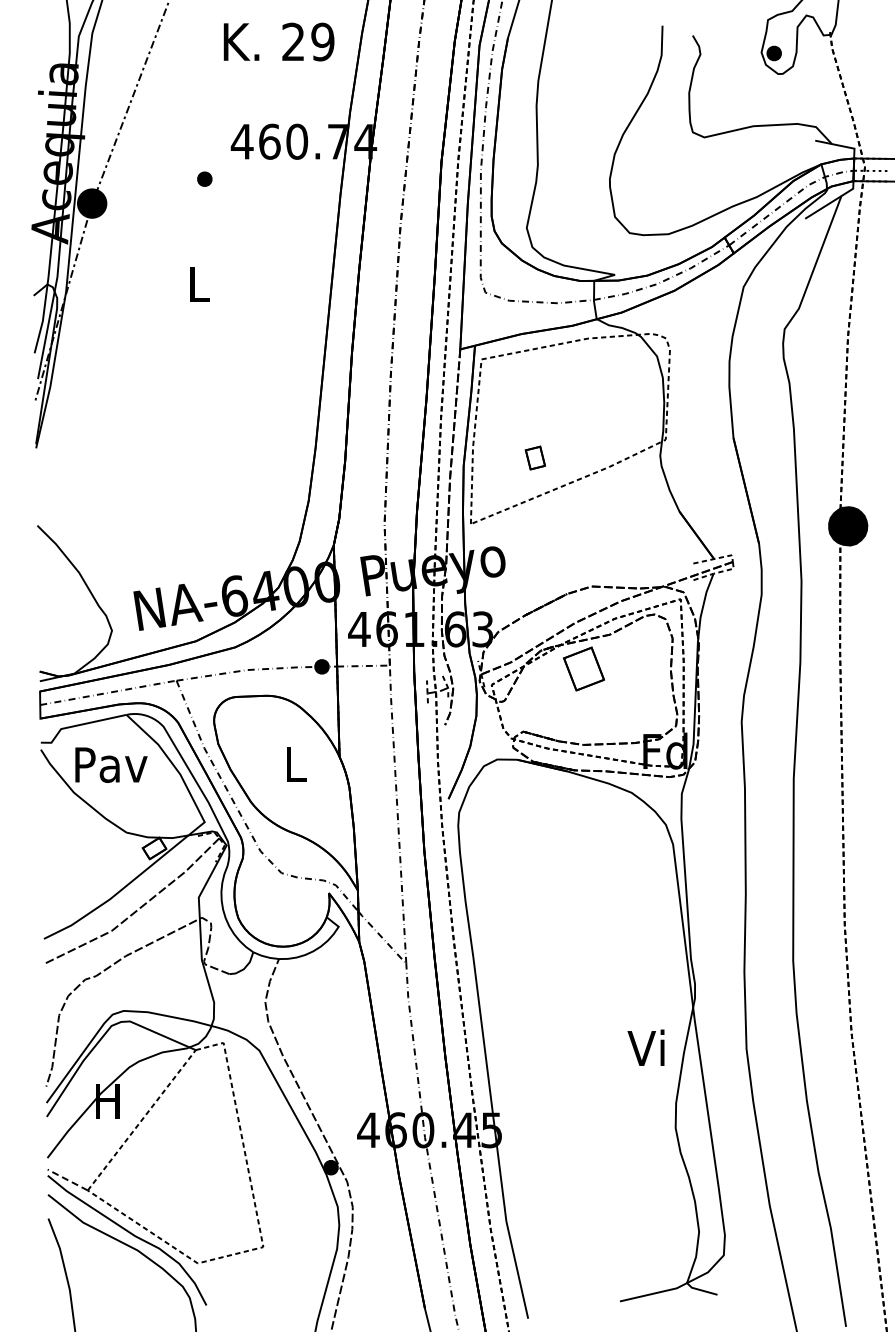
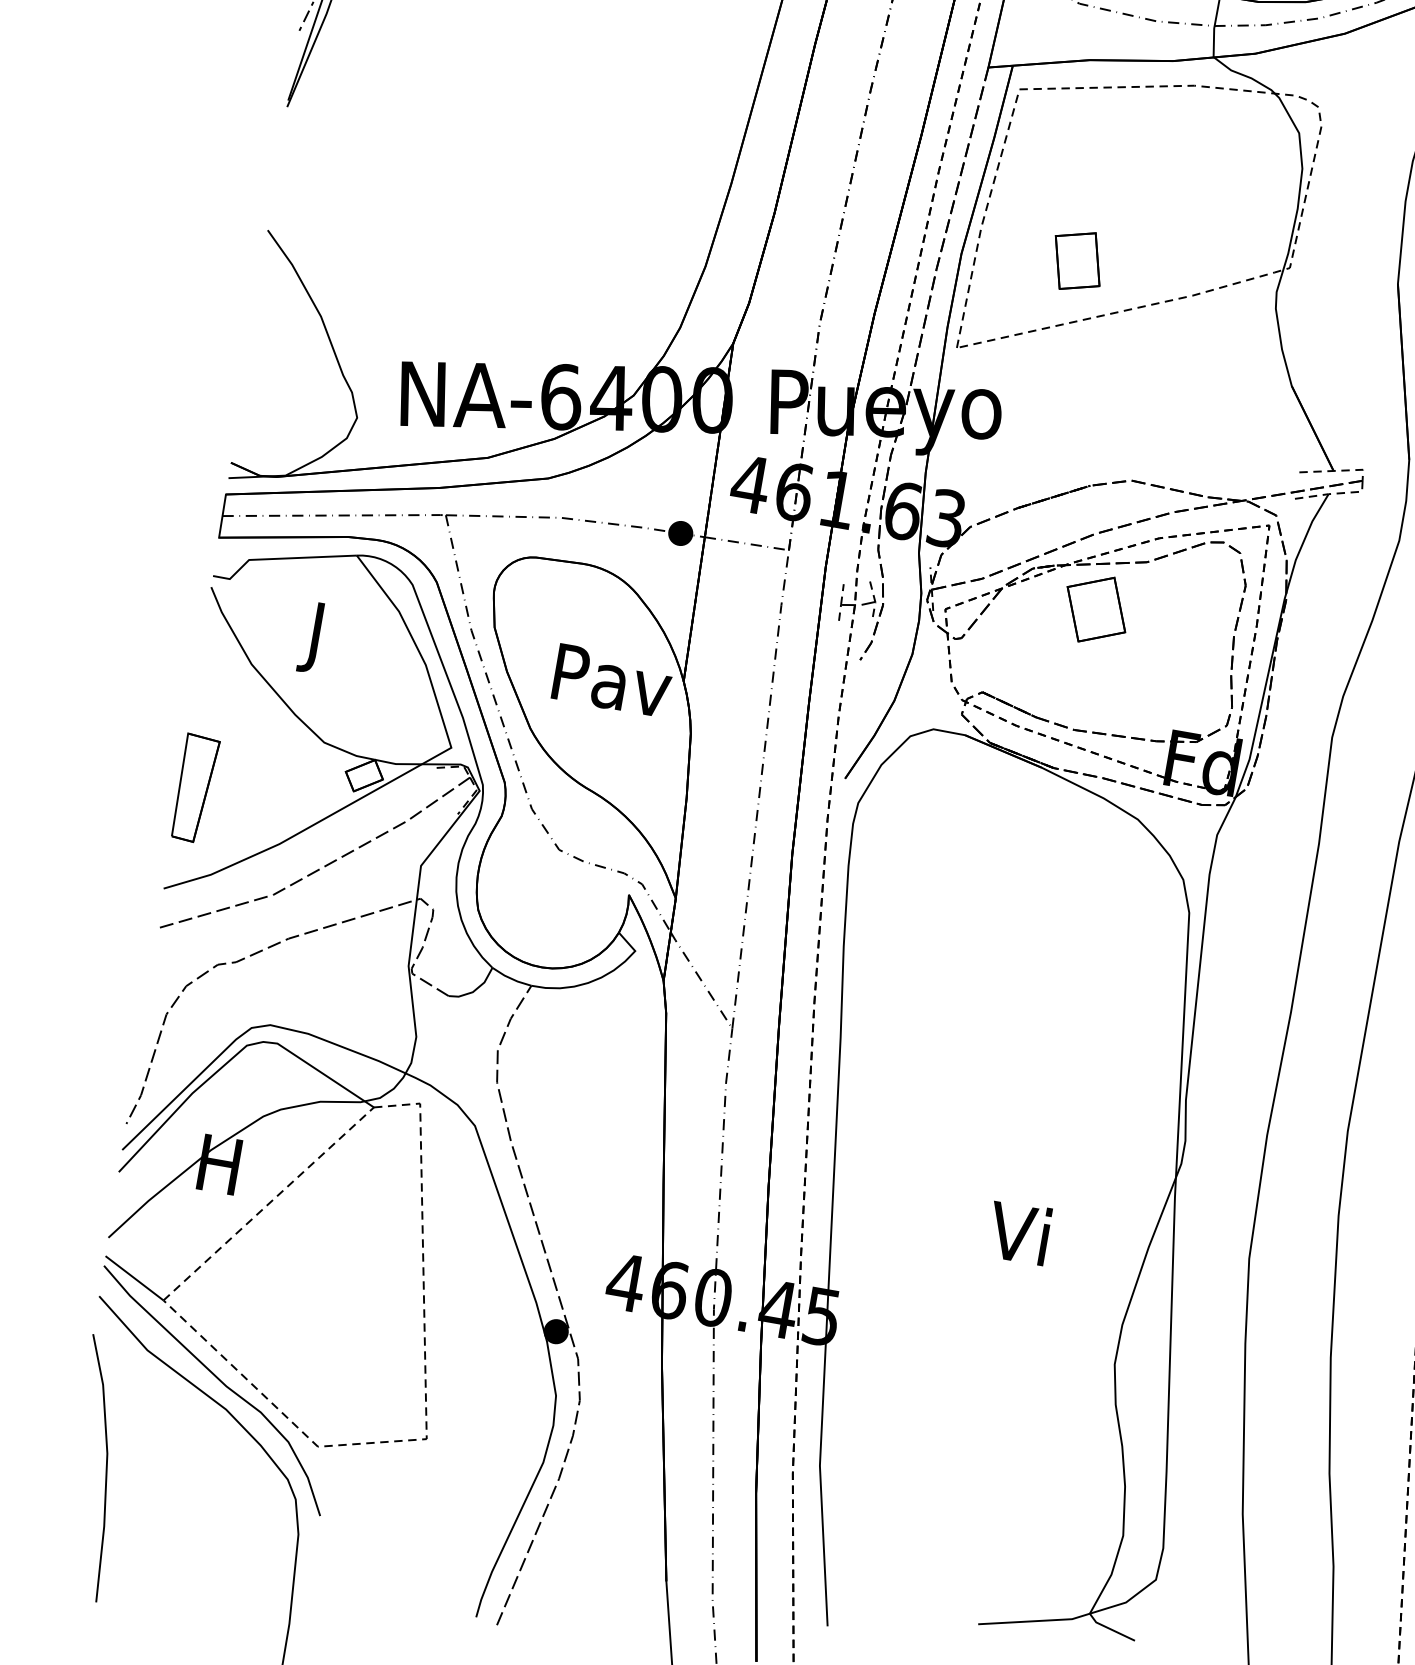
part: (535, 457) -> (1077, 260), size x1.67
text: (296, 764) -> (613, 681), L -> Pav
text: (111, 769) -> (317, 638), Pav -> J
part: (52, 874) -> (195, 788), added
text: (645, 1047) -> (1018, 1231), moved
line: (67, 1180) -> (134, 1278), dashed -> solid

